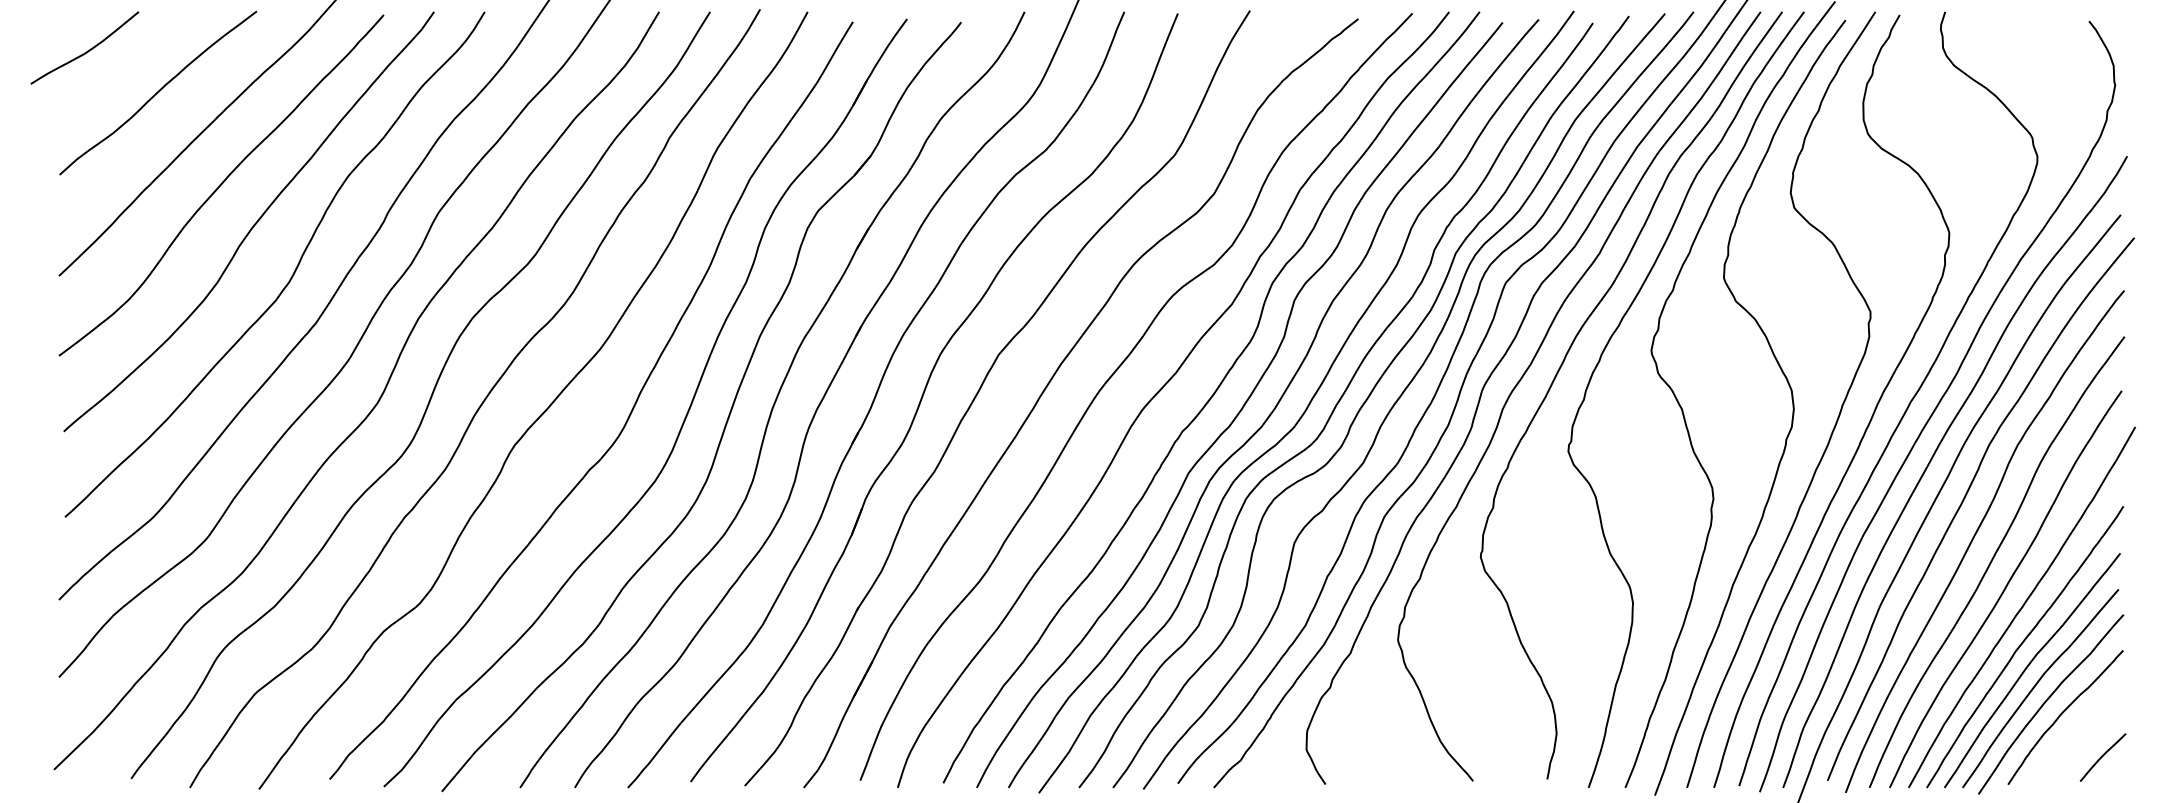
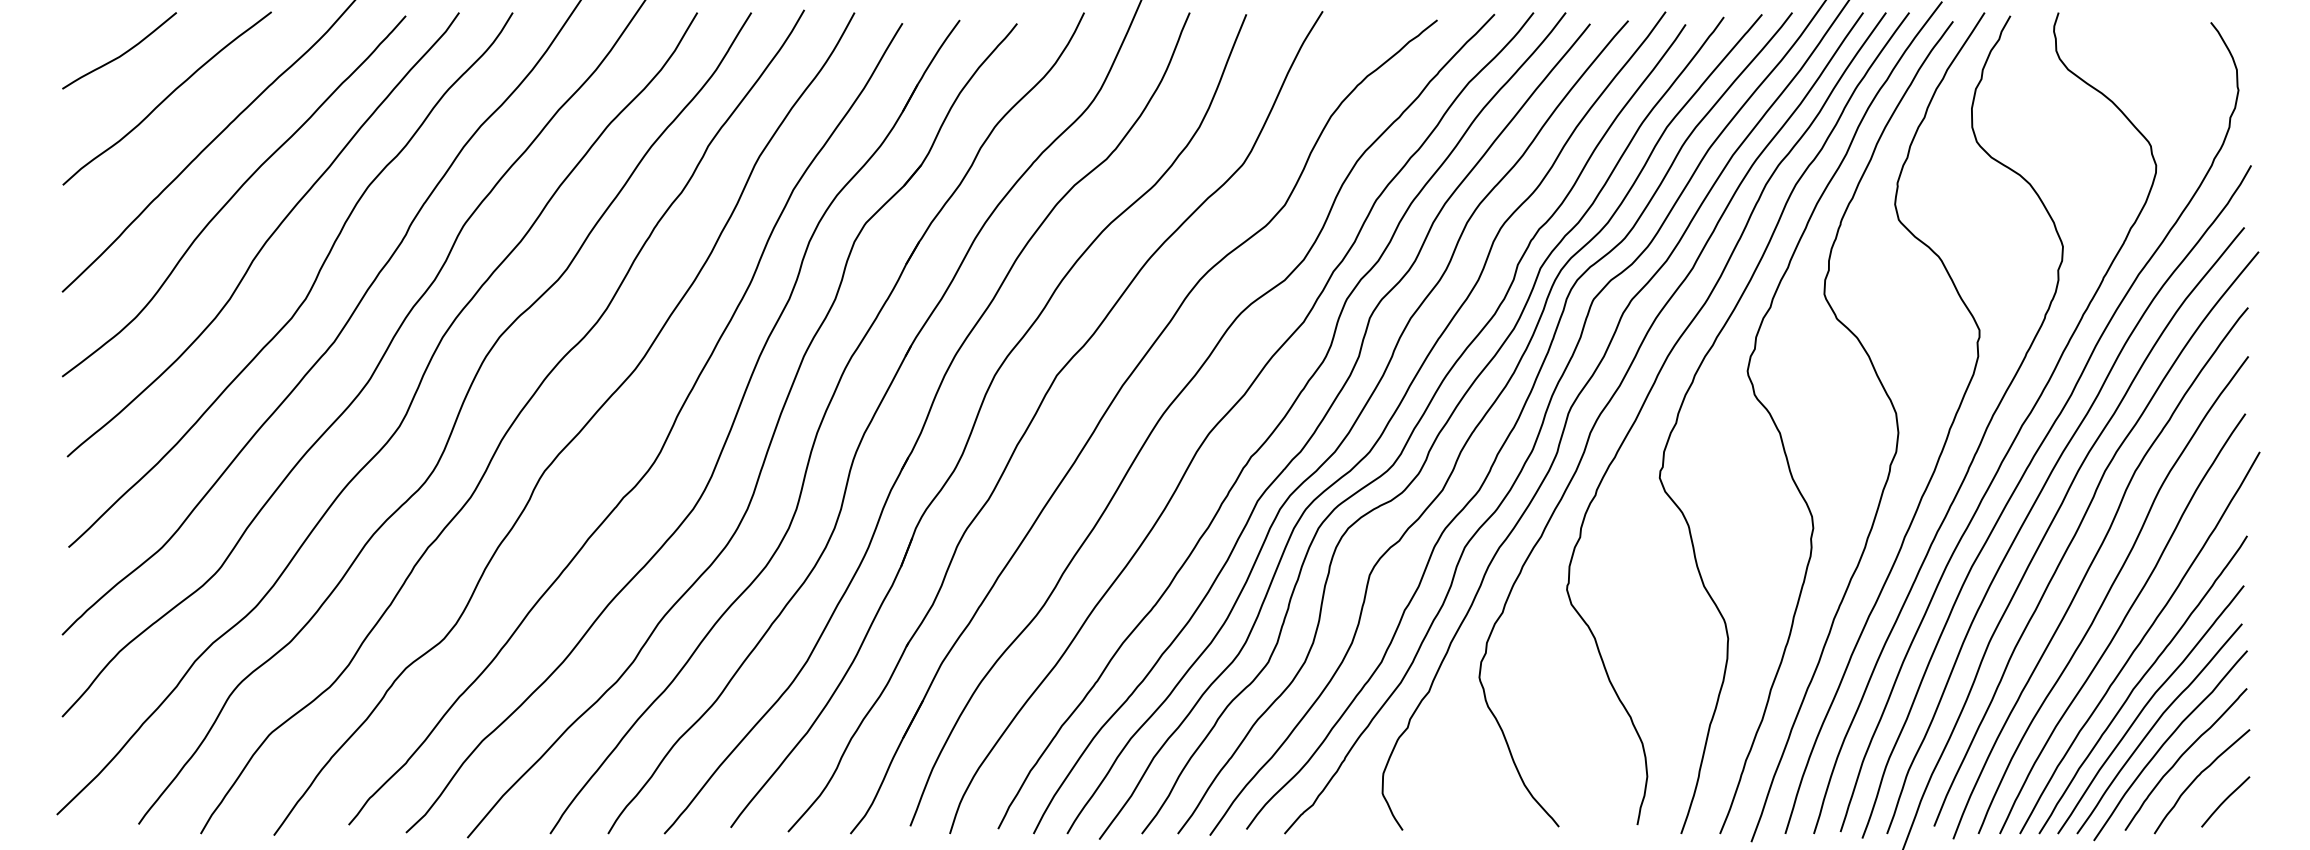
curve: (87, 50) -> (122, 53), moved
curve: (2076, 735) -> (2197, 778), added

